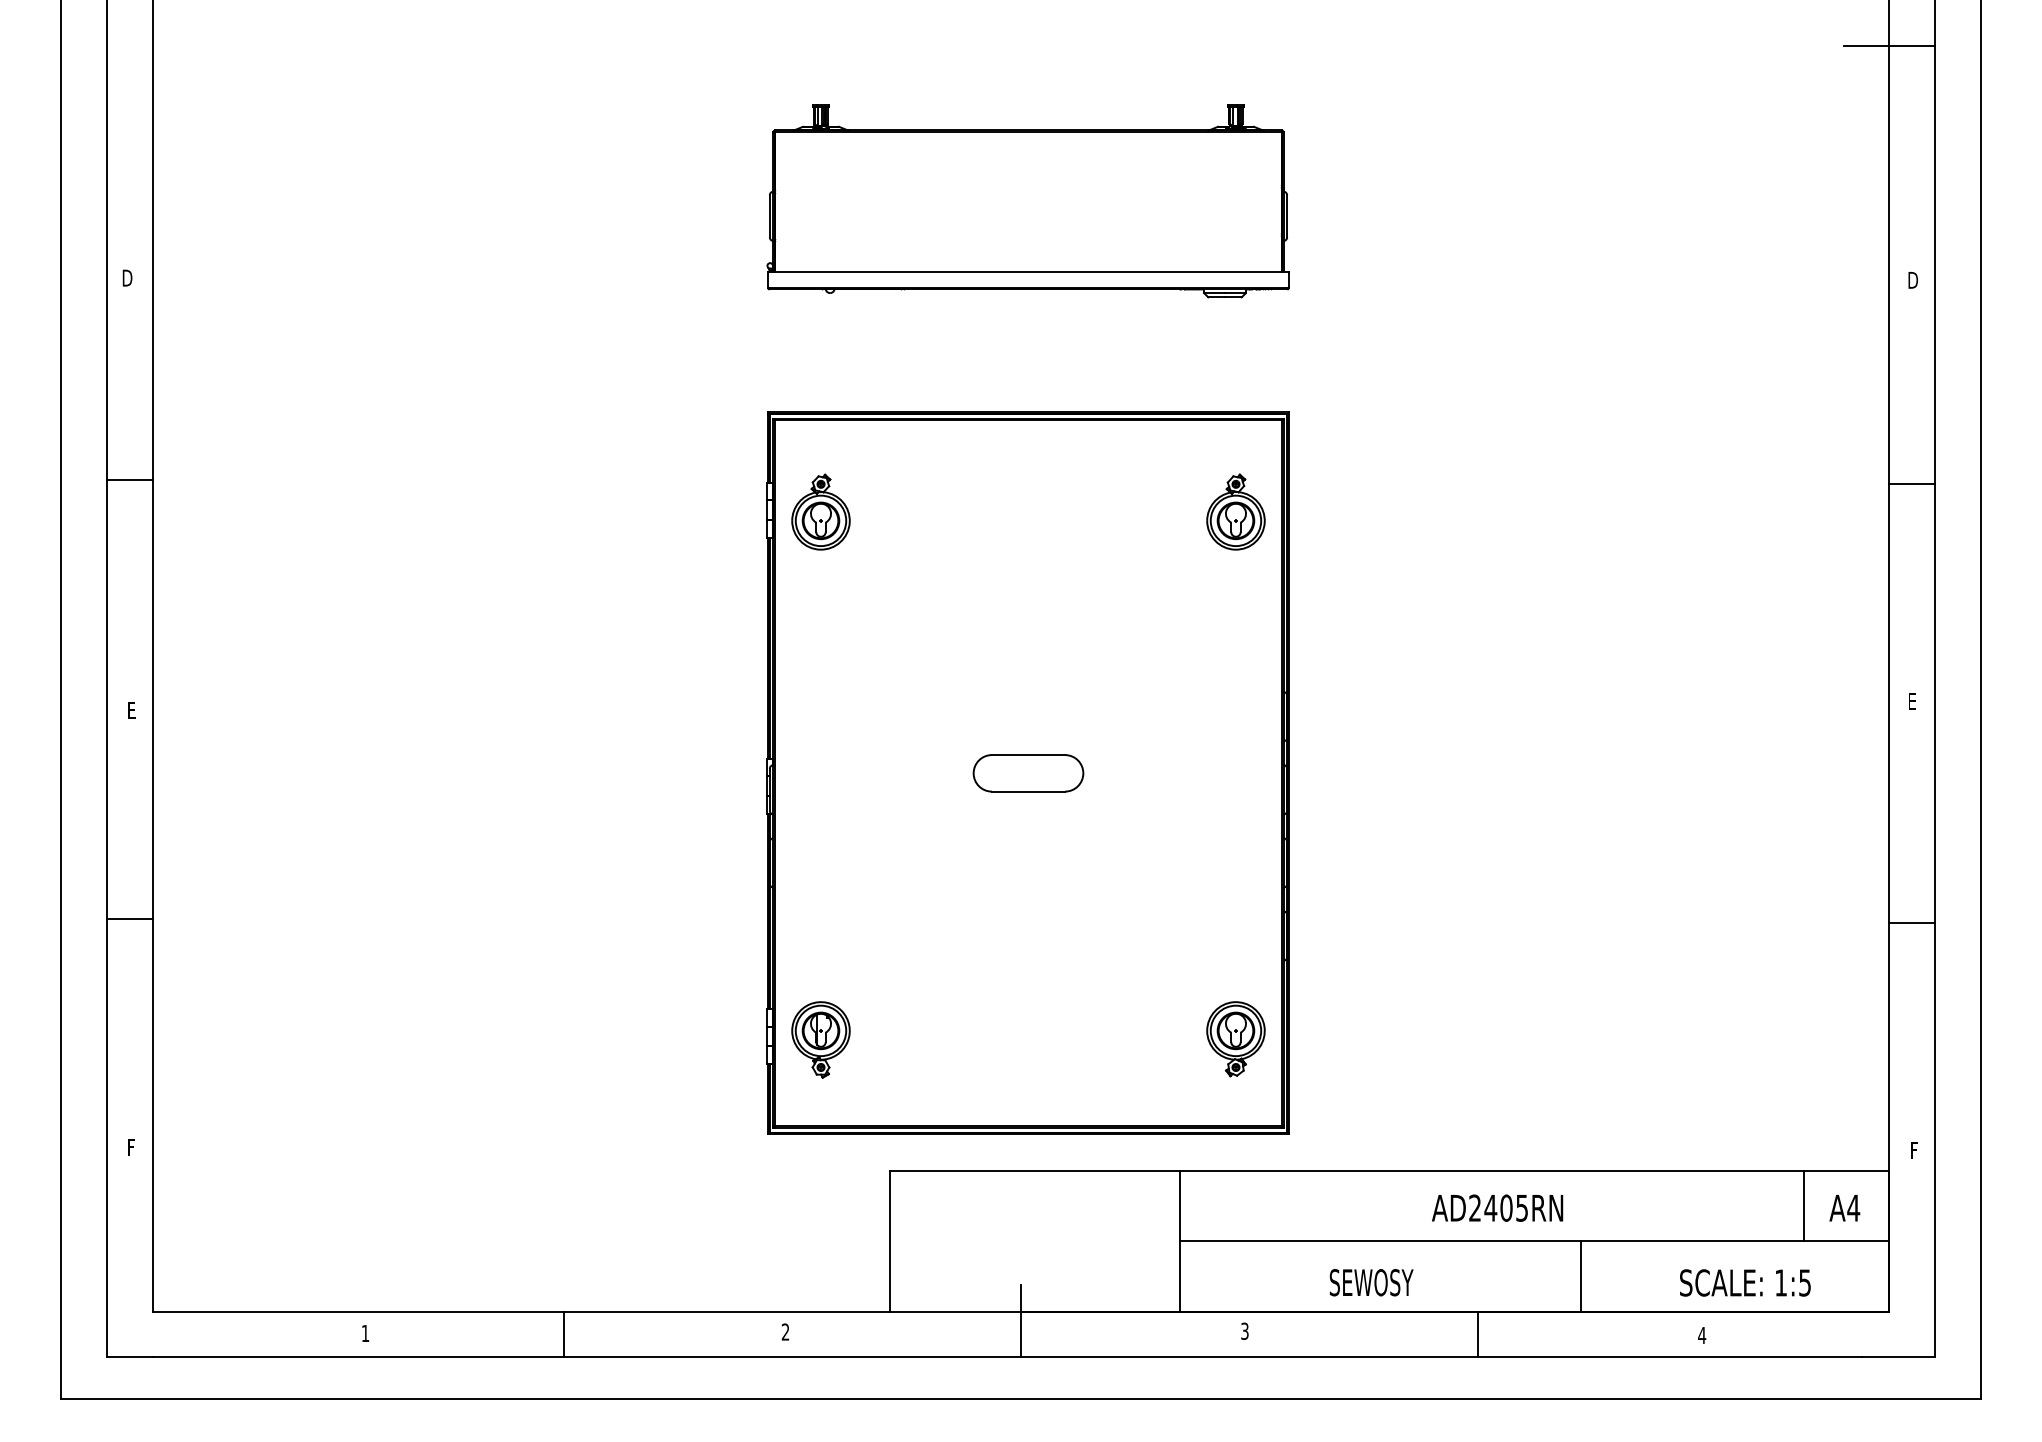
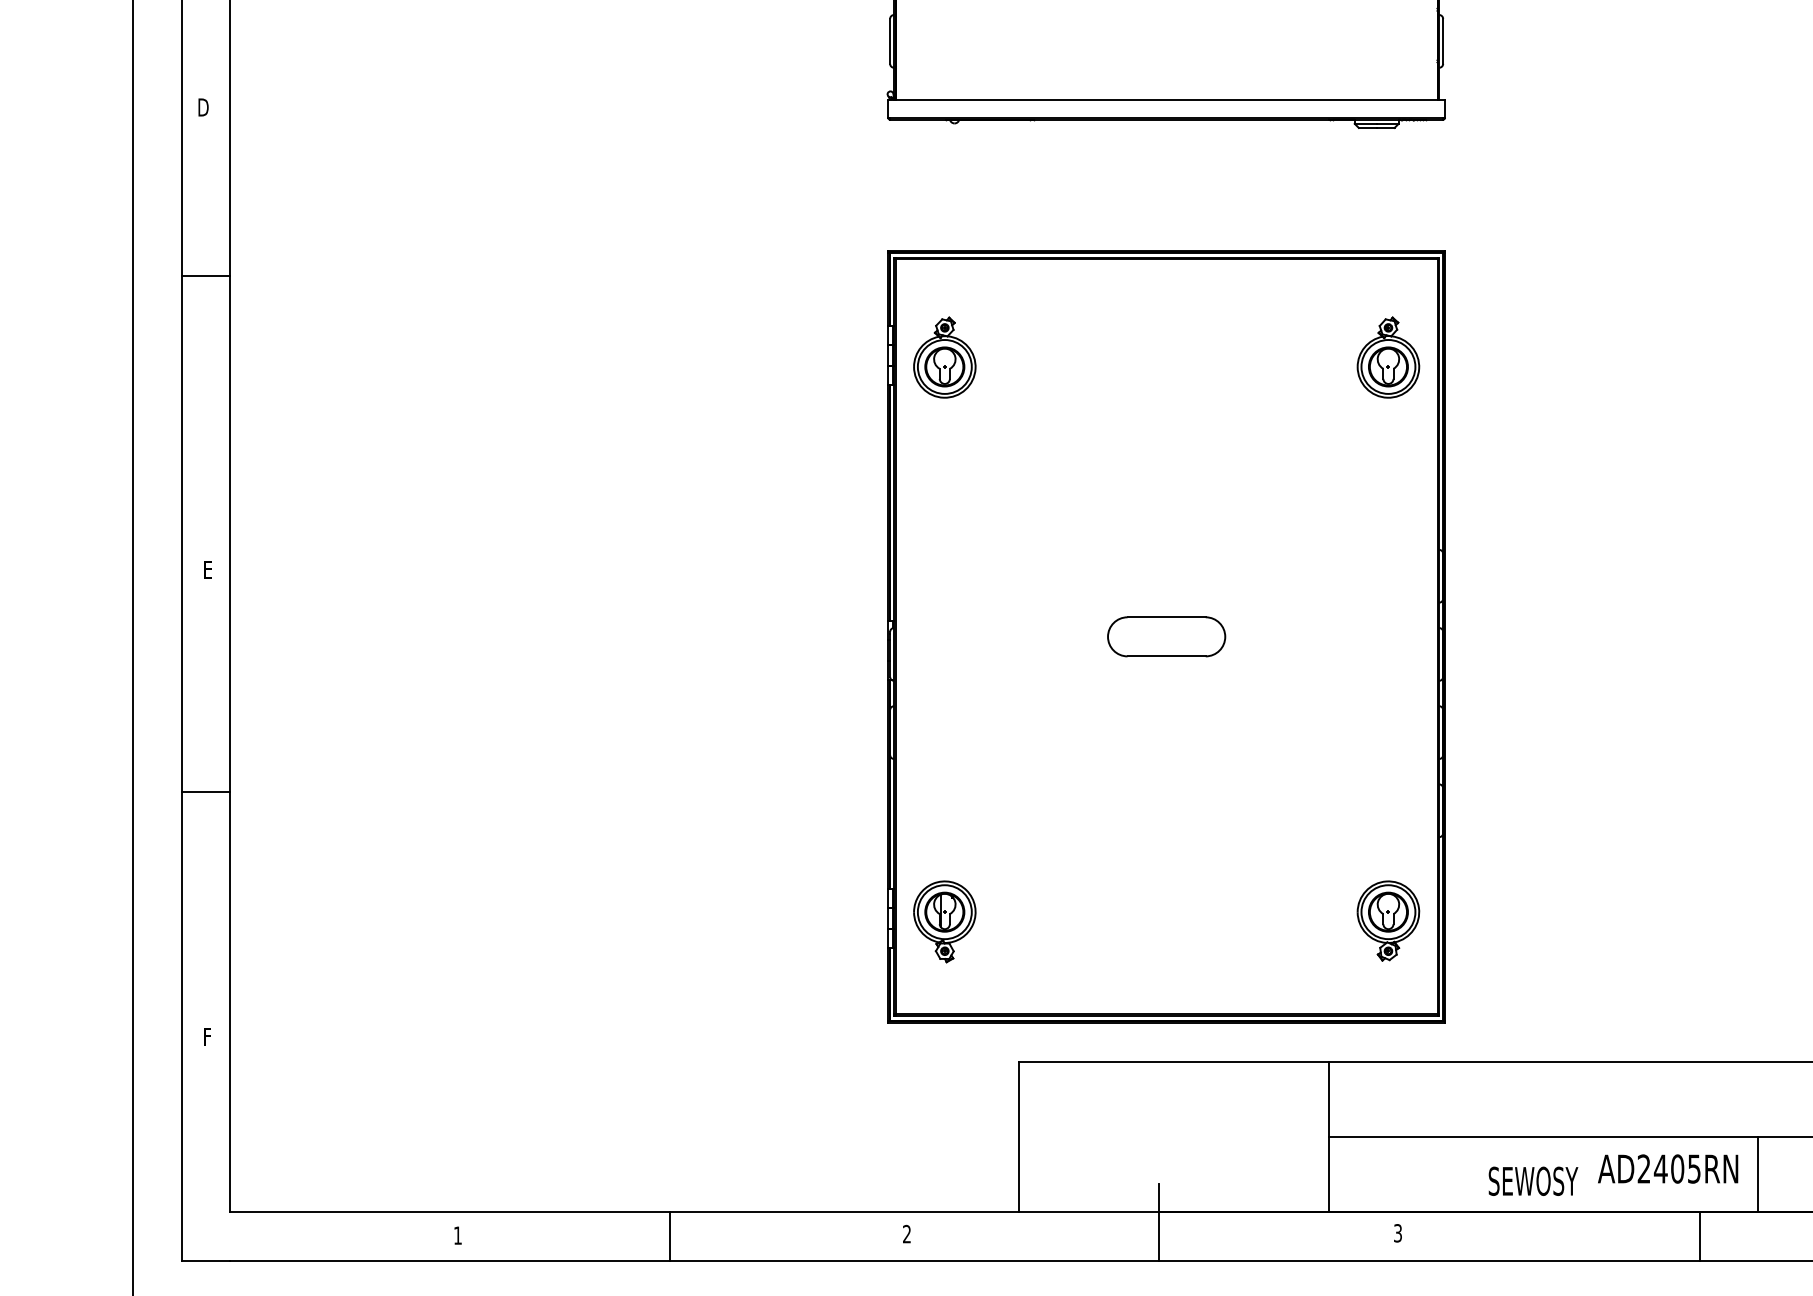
line: (129, 479) -> (205, 275), moved
text: (1497, 1207) -> (1668, 1168), moved
line: (1478, 1334) -> (1700, 1236), moved

